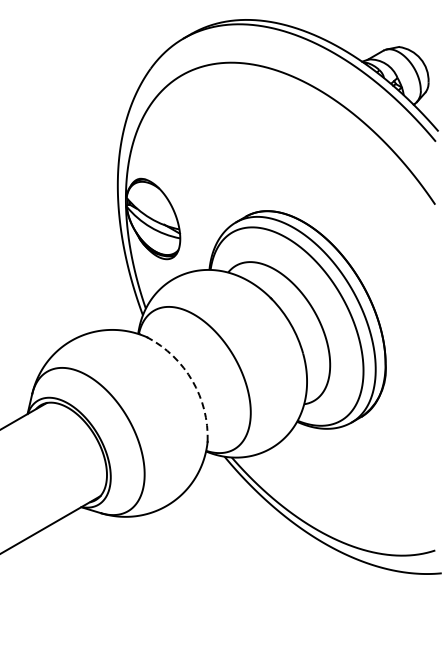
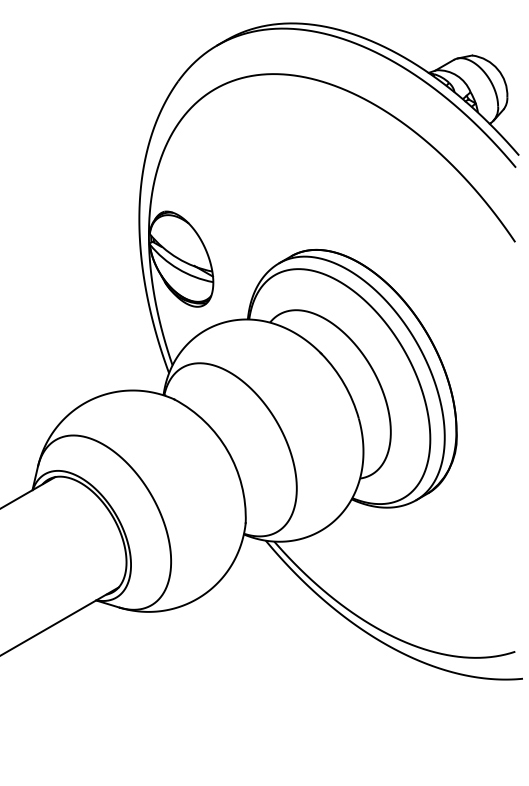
arc: (192, 380) -> (227, 450), dashed -> solid

